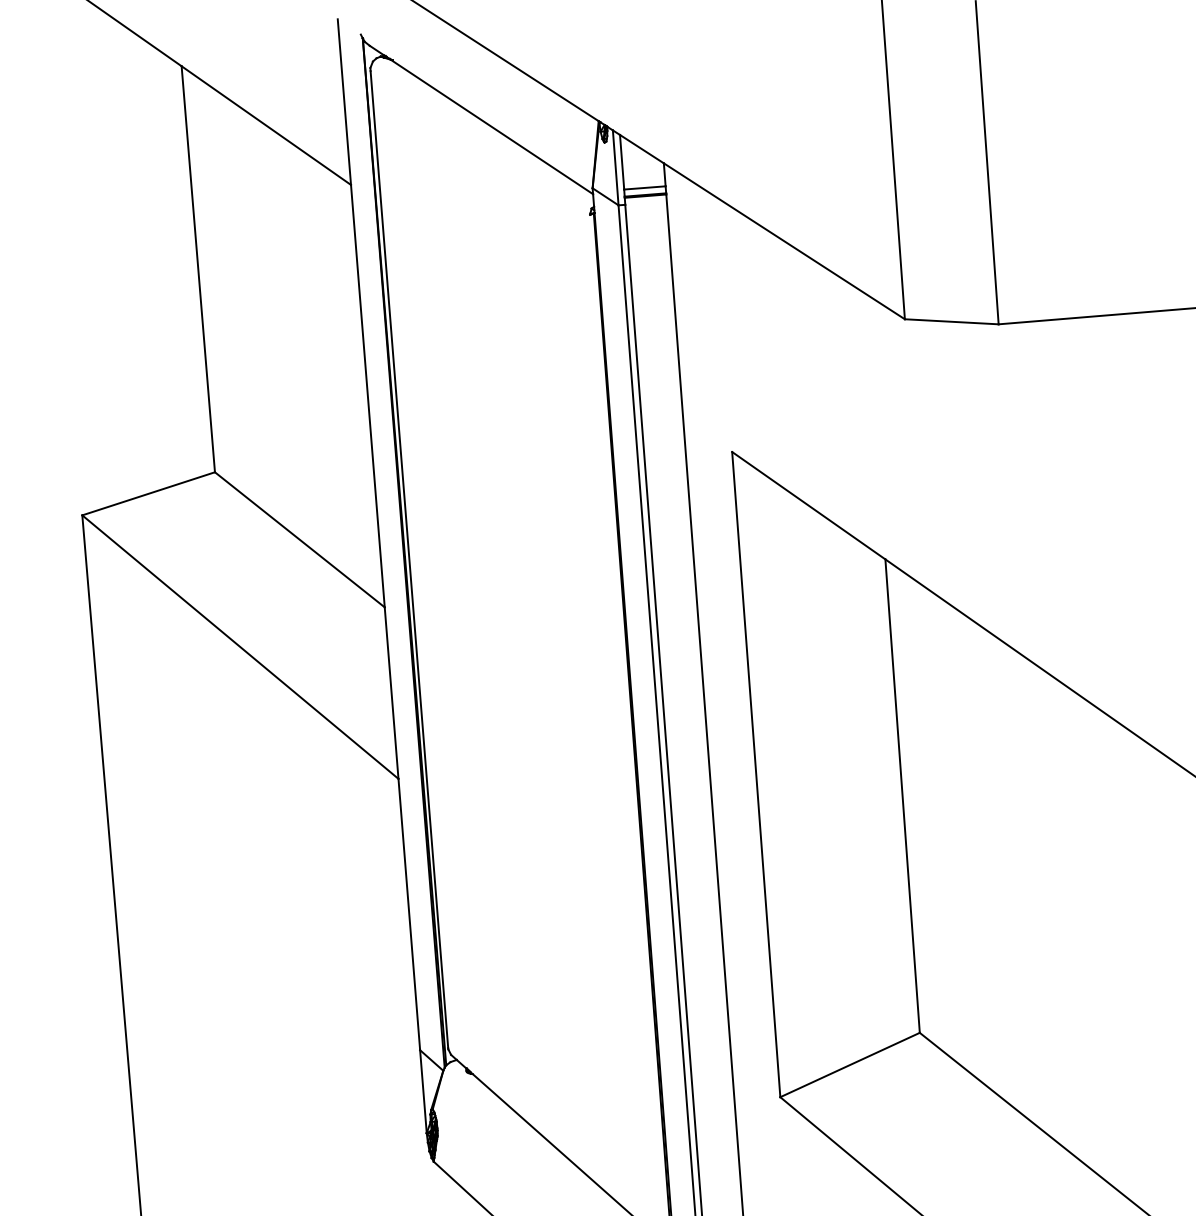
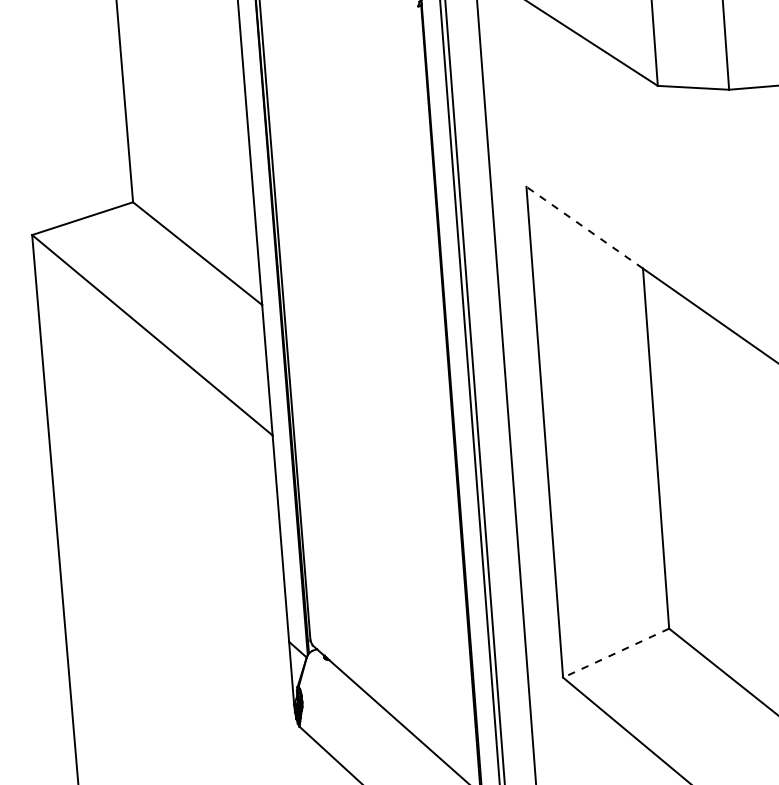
line: (808, 505) -> (584, 227), solid -> dashed
line: (850, 1065) -> (616, 653), solid -> dashed

